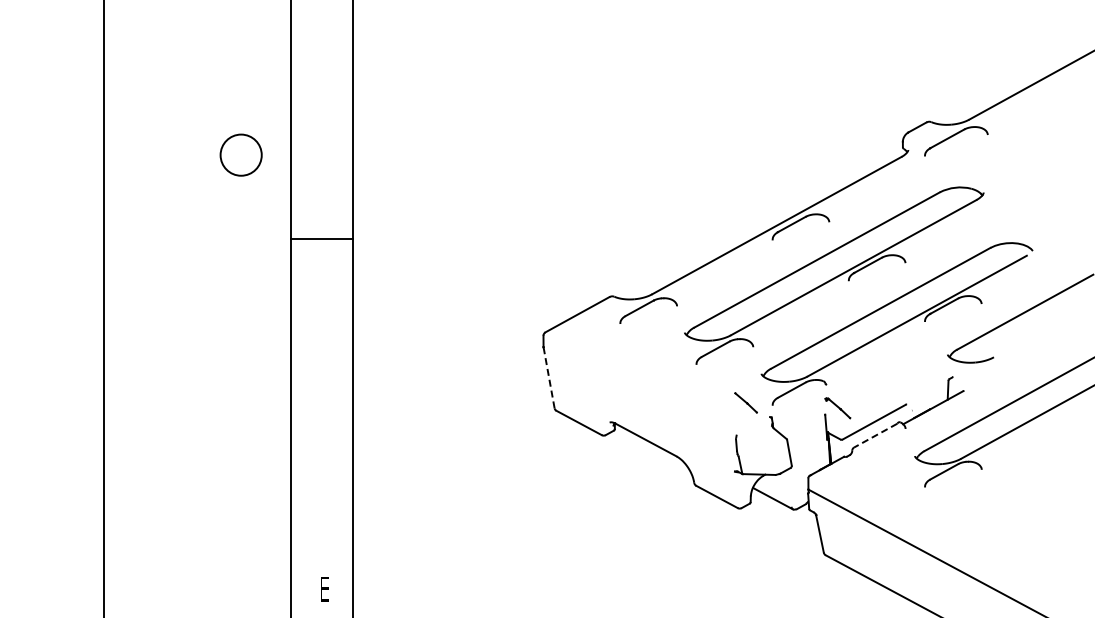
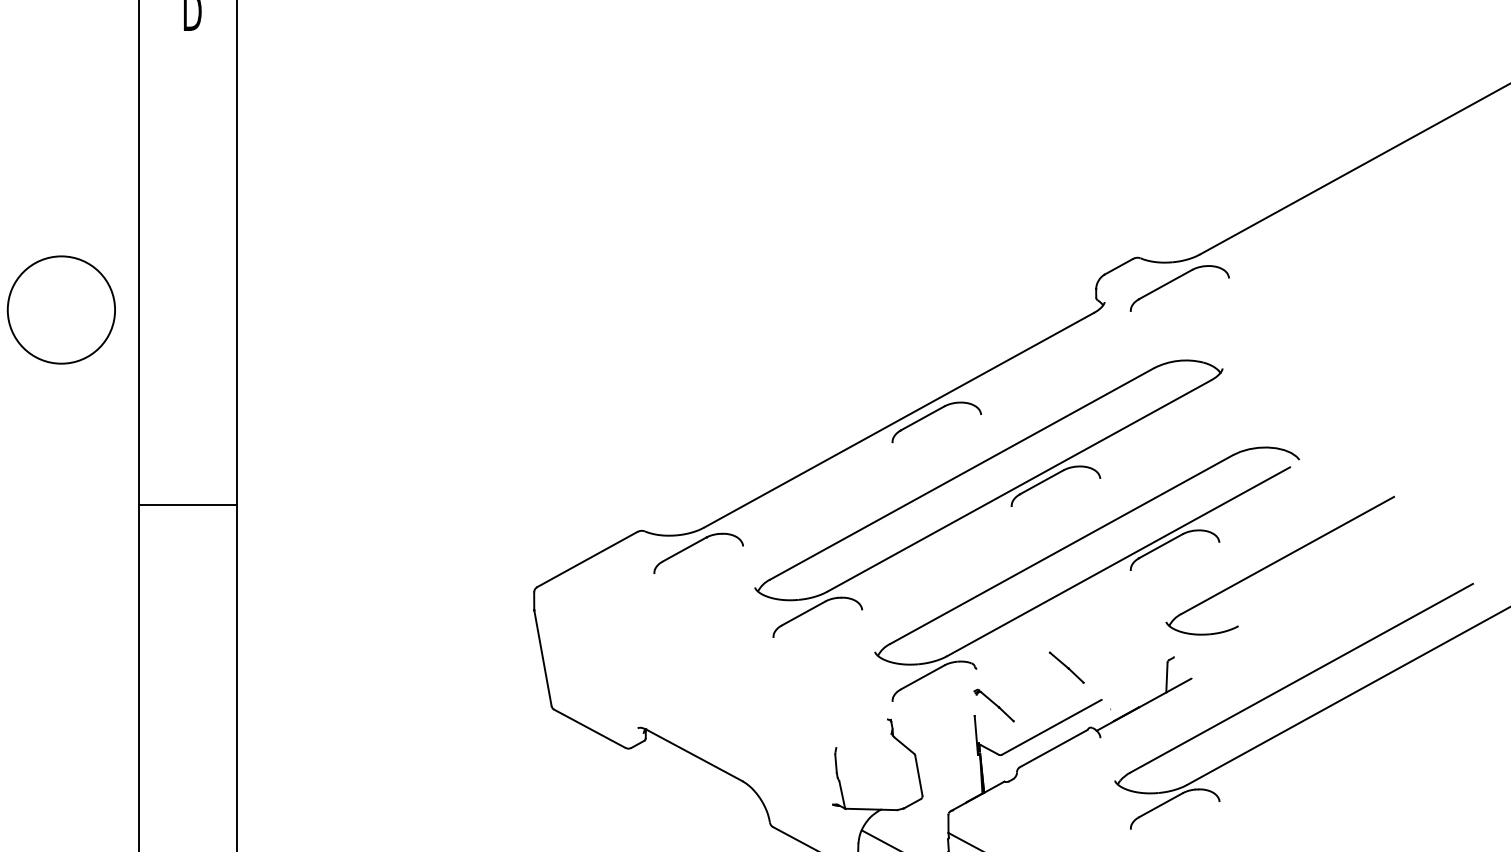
circle: (240, 154) -> (60, 308), size x1.67
line: (322, 238) -> (188, 504), moved
line: (549, 378) -> (543, 659), dashed -> solid
line: (745, 402) -> (1065, 667), moved
line: (875, 435) -> (1053, 748), dashed -> solid

